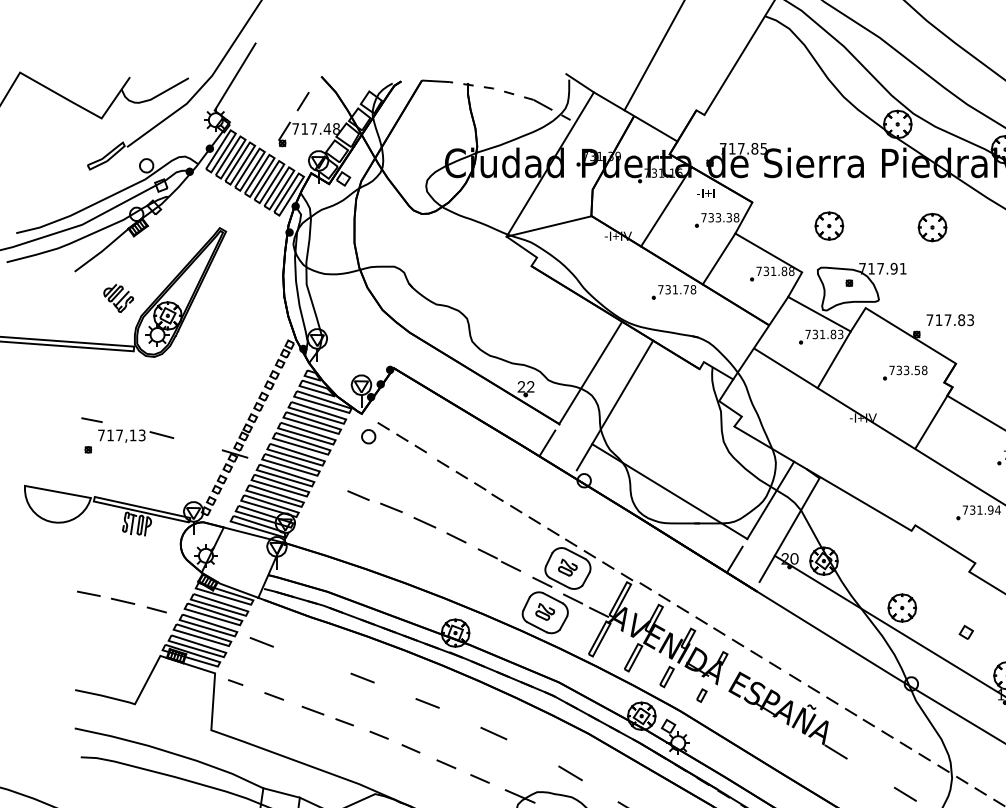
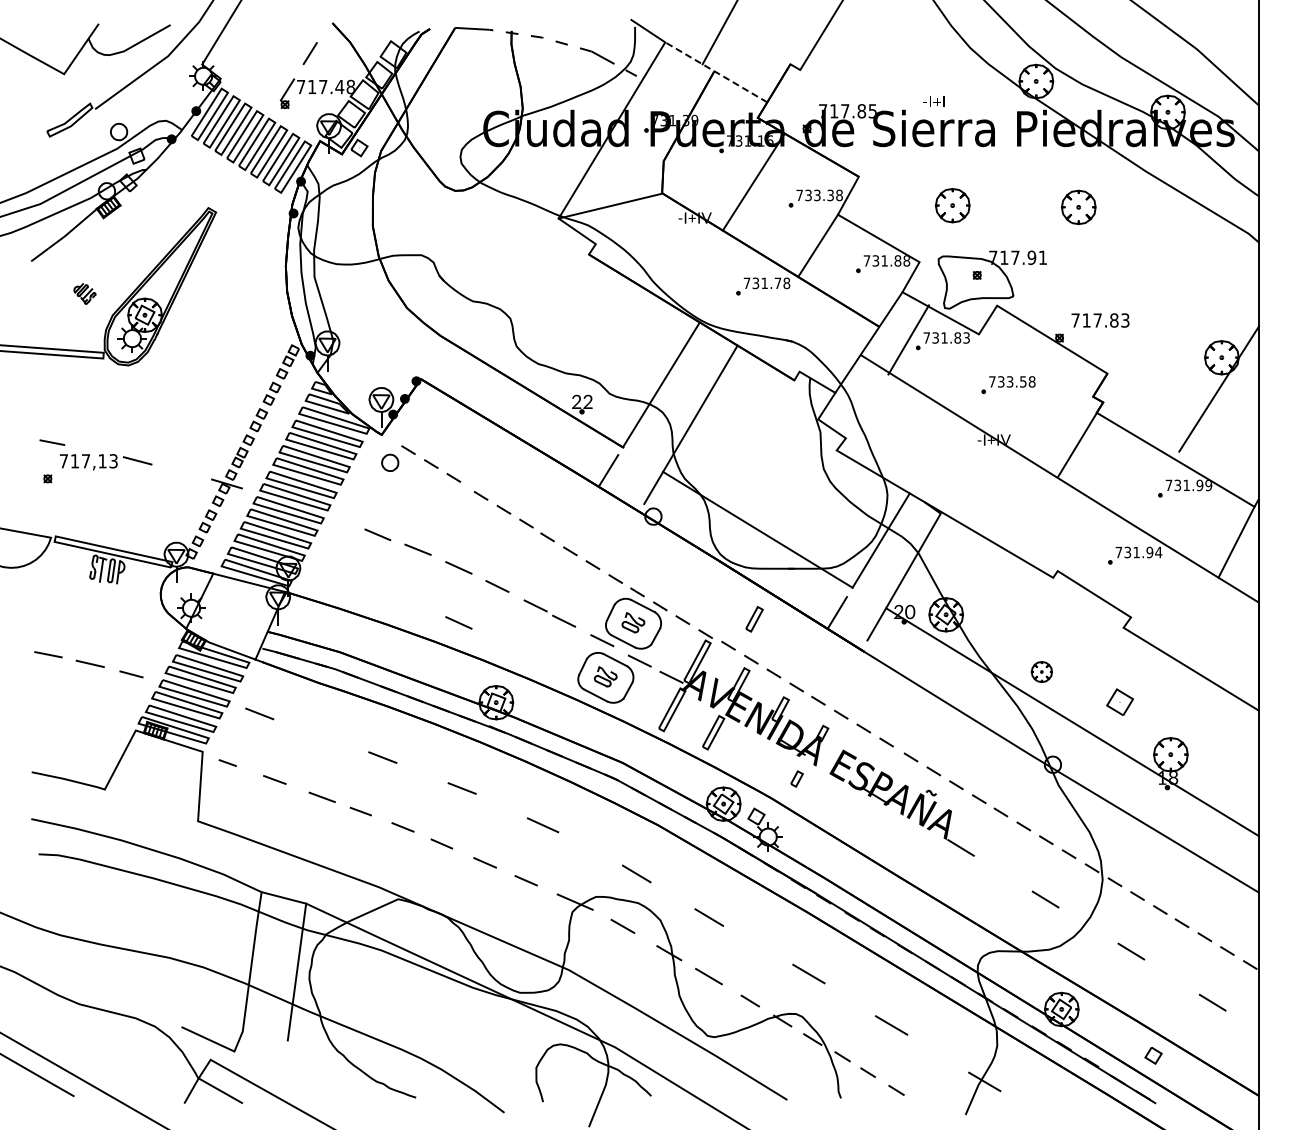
line: (635, 117) -> (715, 72), solid -> dashed
text: (705, 193) -> (933, 101), moved
part: (118, 298) -> (84, 293), size x0.6
line: (834, 359) -> (908, 339), moved
part: (905, 372) -> (1008, 384), moved
line: (424, 567) -> (458, 622), added
part: (902, 607) -> (1041, 671), size x0.6
part: (965, 632) -> (1119, 701), size x1.6
part: (667, 677) -> (754, 619), moved

